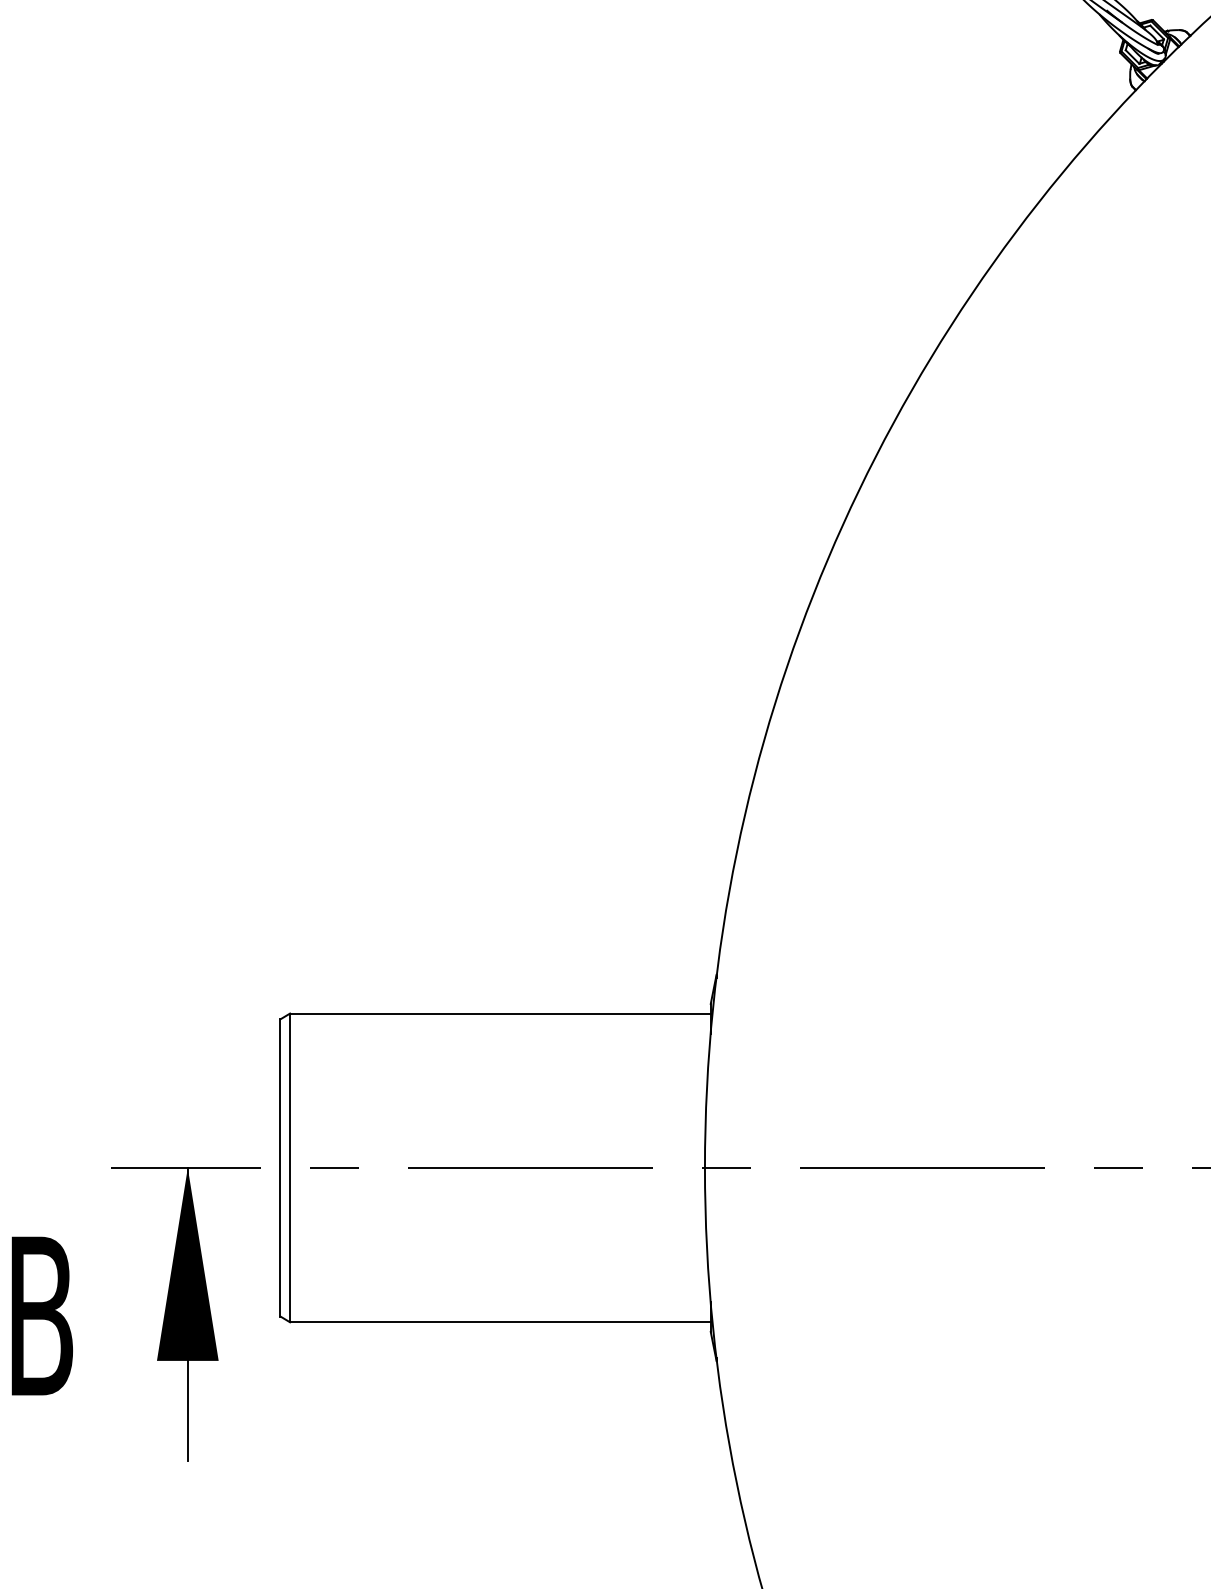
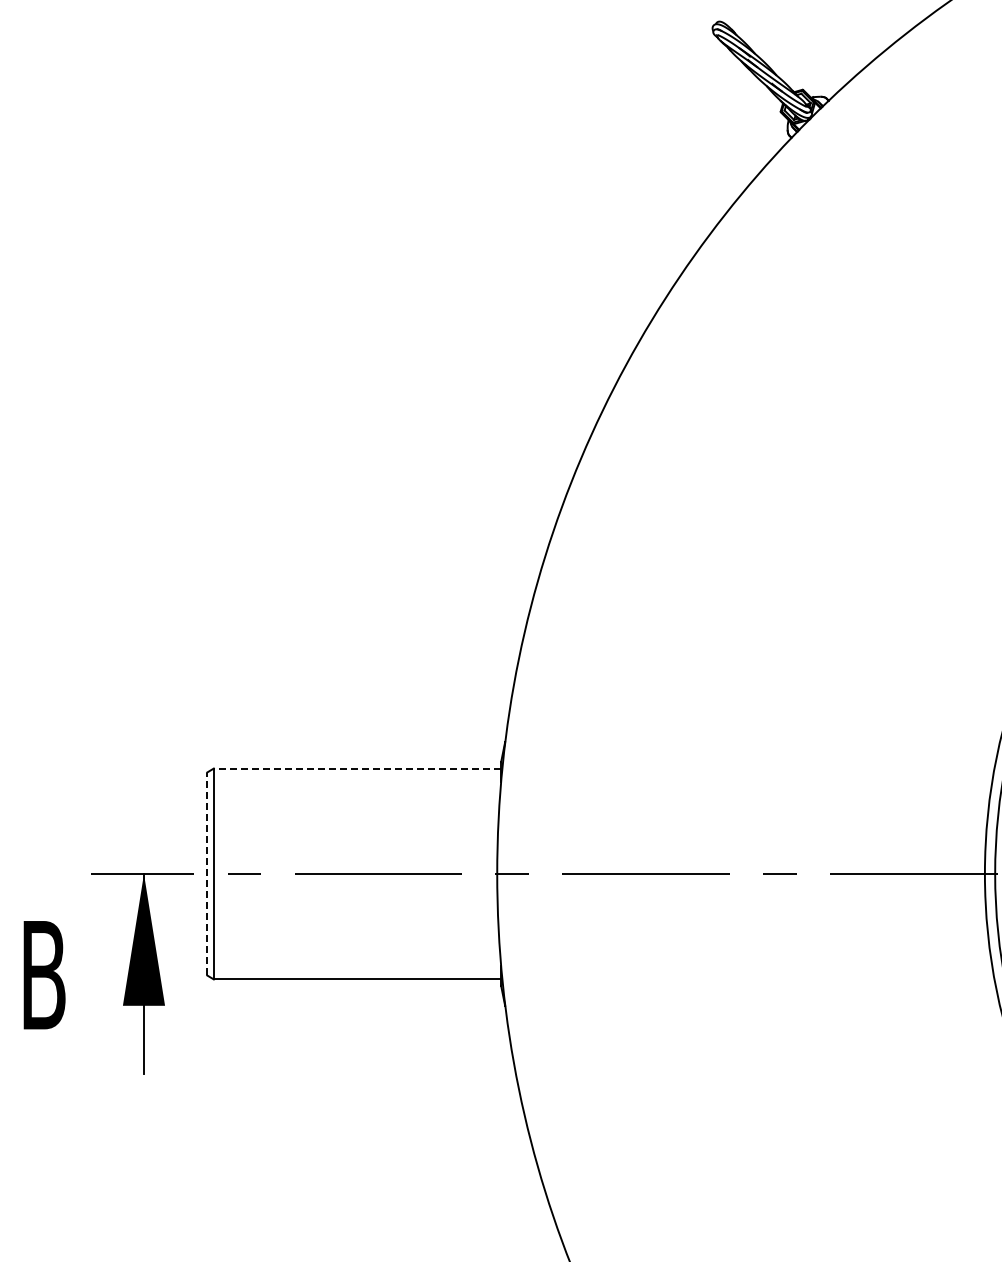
line: (500, 1013) -> (357, 768), solid -> dashed
line: (280, 1167) -> (207, 873), solid -> dashed

